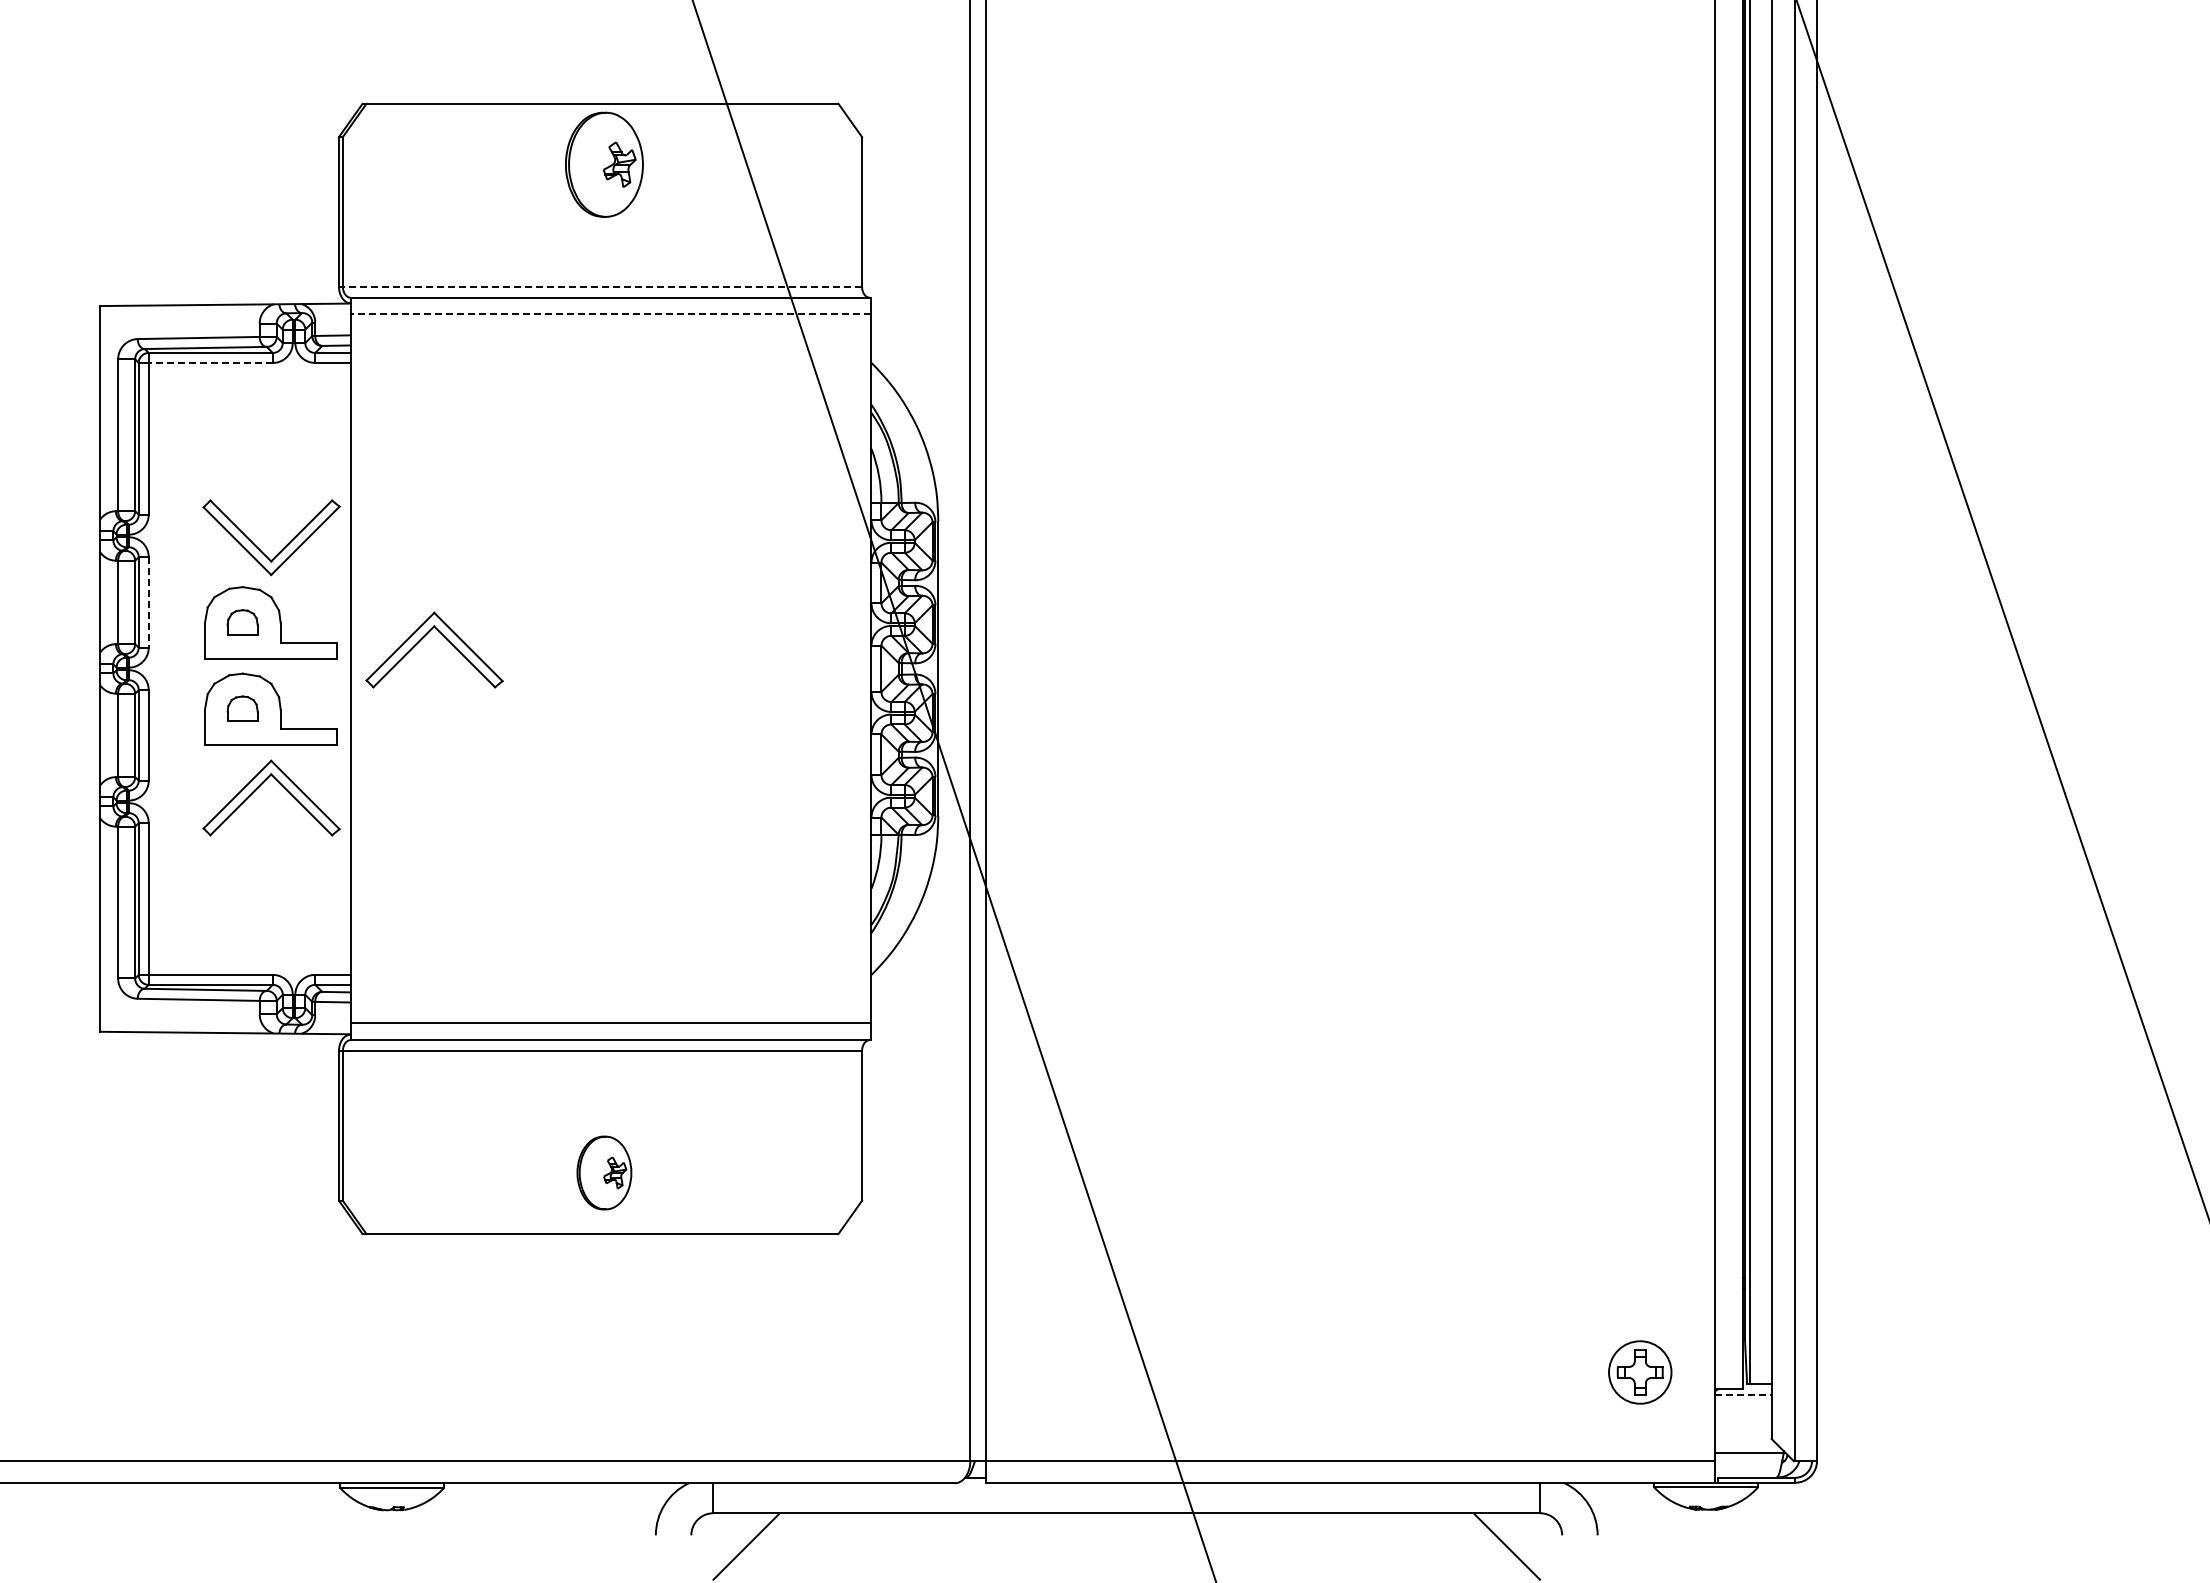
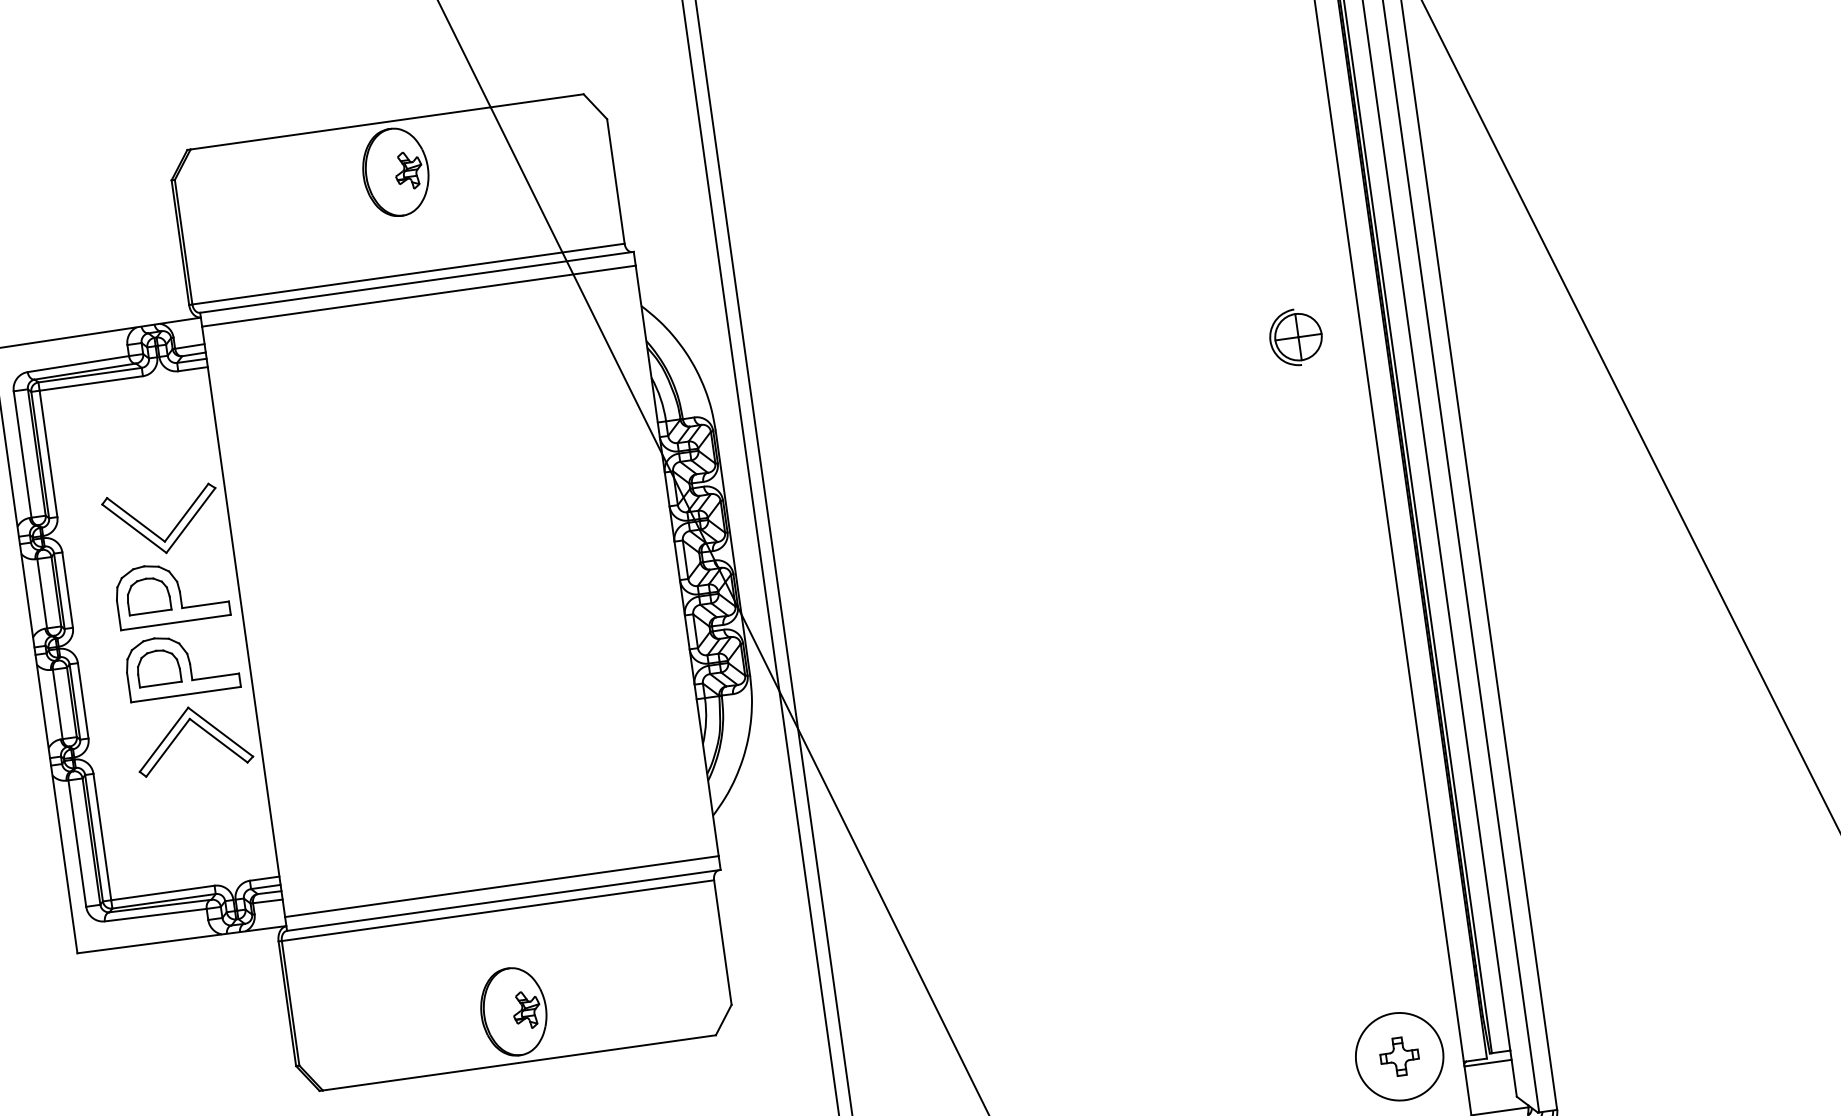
line: (602, 286) -> (408, 273), dashed -> solid
line: (610, 314) -> (418, 296), dashed -> solid
line: (210, 362) -> (91, 383), dashed -> solid
part: (1636, 508) -> (1295, 337), added
line: (148, 602) -> (67, 590), dashed -> solid
part: (242, 622) -> (148, 595), size x1.67
part: (444, 638) -> (318, 585), removed
part: (242, 708) -> (158, 667), size x1.67
part: (604, 1172) -> (513, 1011), size x1.43
circle: (1640, 1372) -> (1399, 1056), size x1.67
line: (1743, 1394) -> (1488, 1062), dashed -> solid

